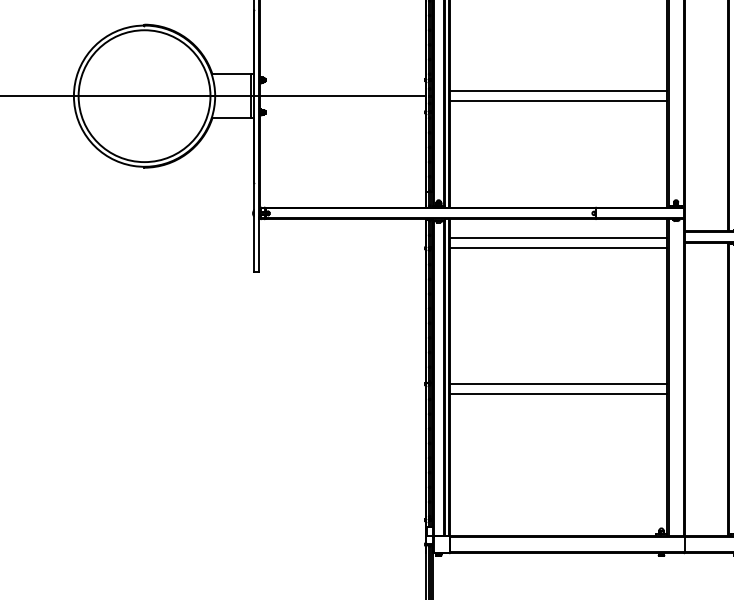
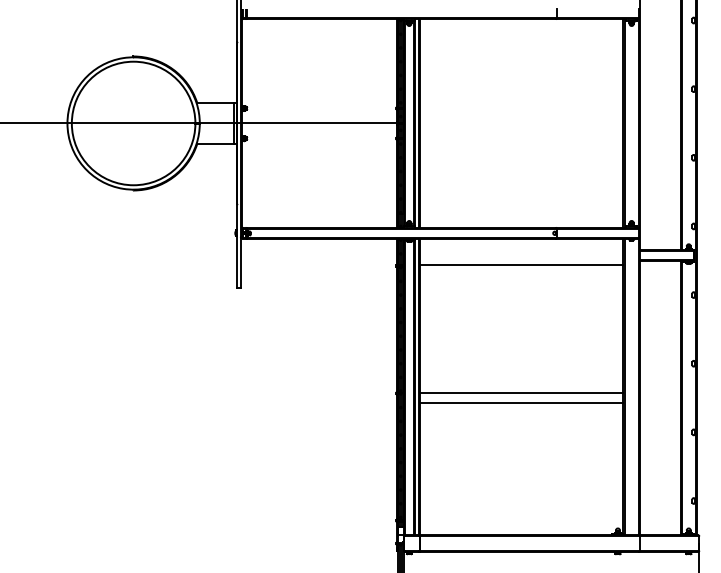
line: (558, 90) -> (521, 118), removed
line: (558, 101) -> (521, 128), removed
line: (558, 238) -> (521, 256), removed

